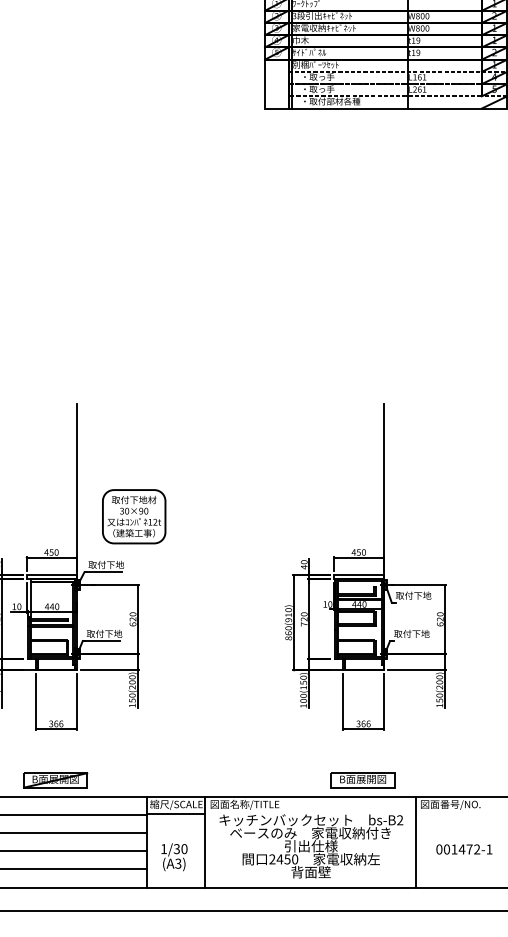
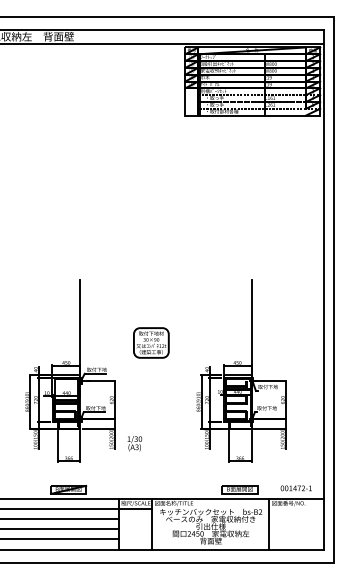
part: (134, 515) -> (151, 342), moved
text: (462, 849) -> (295, 488), moved
text: (173, 856) -> (134, 443), moved

